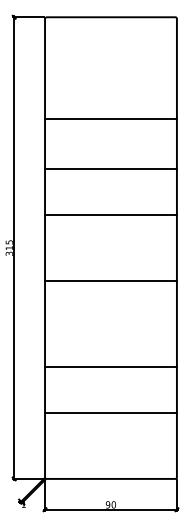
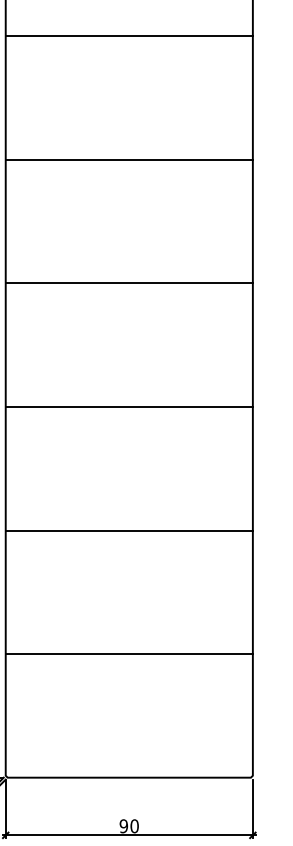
line: (110, 119) -> (128, 36), moved
line: (110, 169) -> (128, 160), moved
line: (110, 367) -> (128, 531), moved

